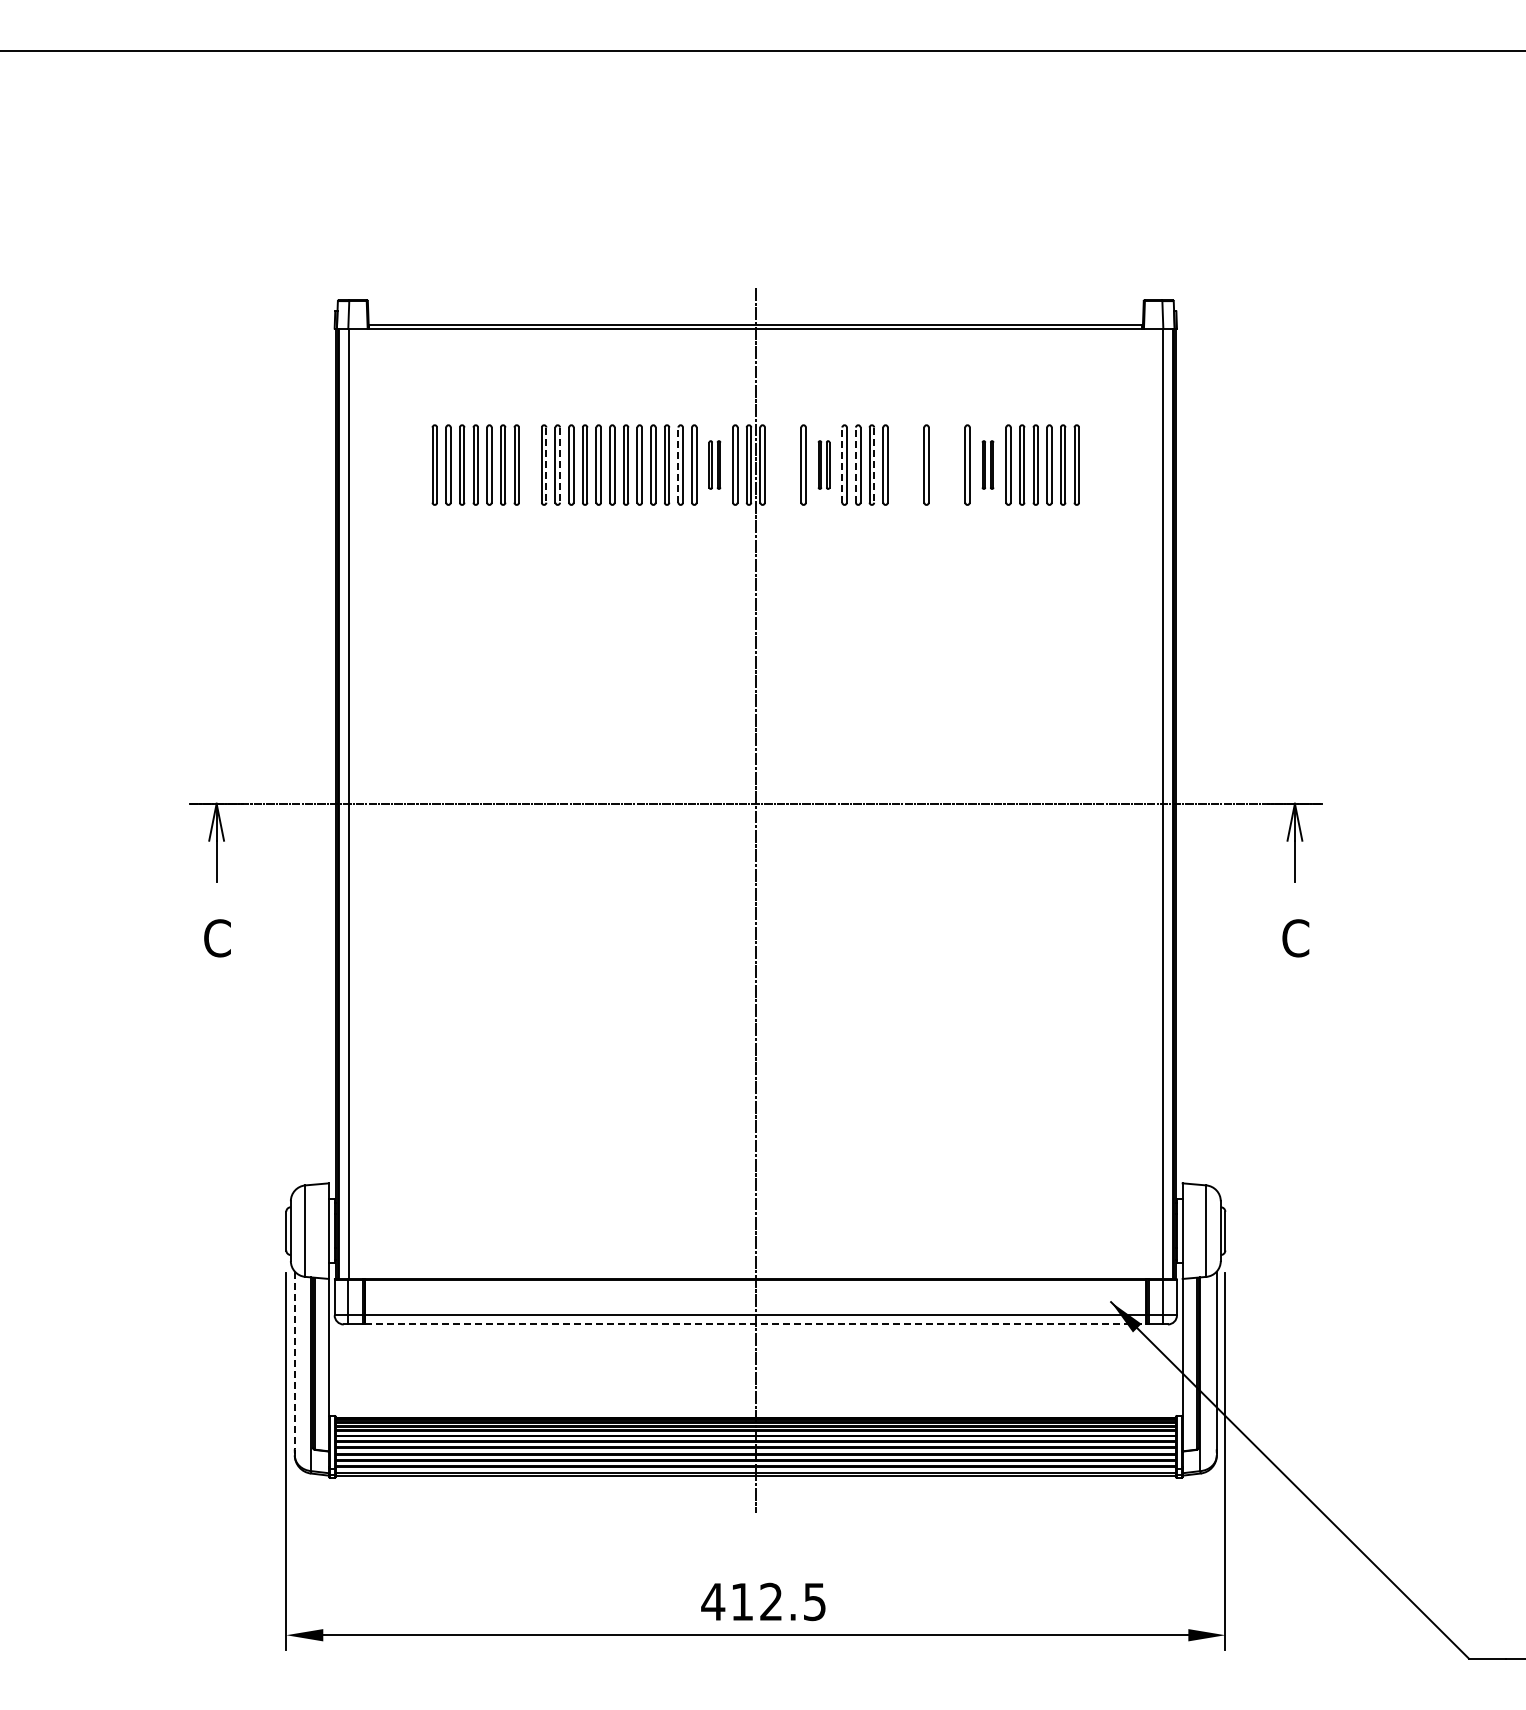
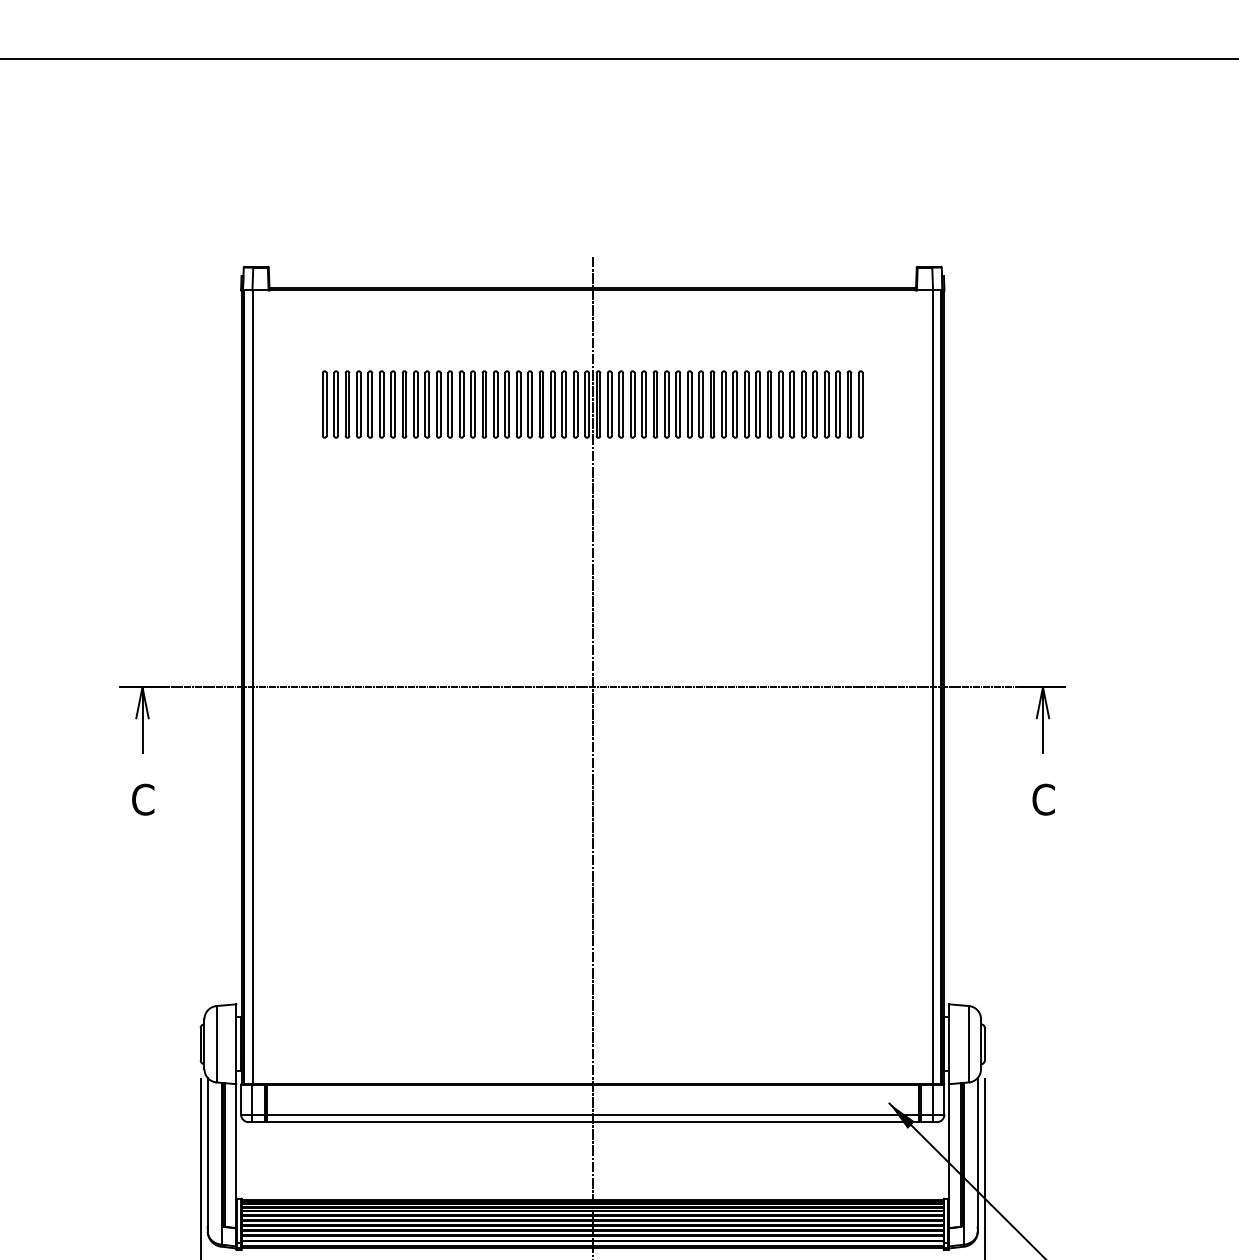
part: (530, 464) -> (404, 404), added
part: (714, 464) -> (558, 404), size x1.67
part: (782, 464) -> (615, 404), added
part: (823, 464) -> (649, 404), size x1.67
part: (905, 464) -> (717, 404), added
part: (946, 464) -> (752, 404), added
part: (987, 464) -> (786, 404), size x1.67
line: (546, 465) -> (417, 404), dashed -> solid
line: (560, 465) -> (429, 404), dashed -> solid
line: (678, 465) -> (528, 404), dashed -> solid
line: (842, 465) -> (665, 404), dashed -> solid
line: (855, 465) -> (676, 404), dashed -> solid
line: (874, 465) -> (691, 404), dashed -> solid
line: (756, 1324) -> (593, 1122), dashed -> solid
line: (294, 1360) -> (207, 1152), dashed -> solid

